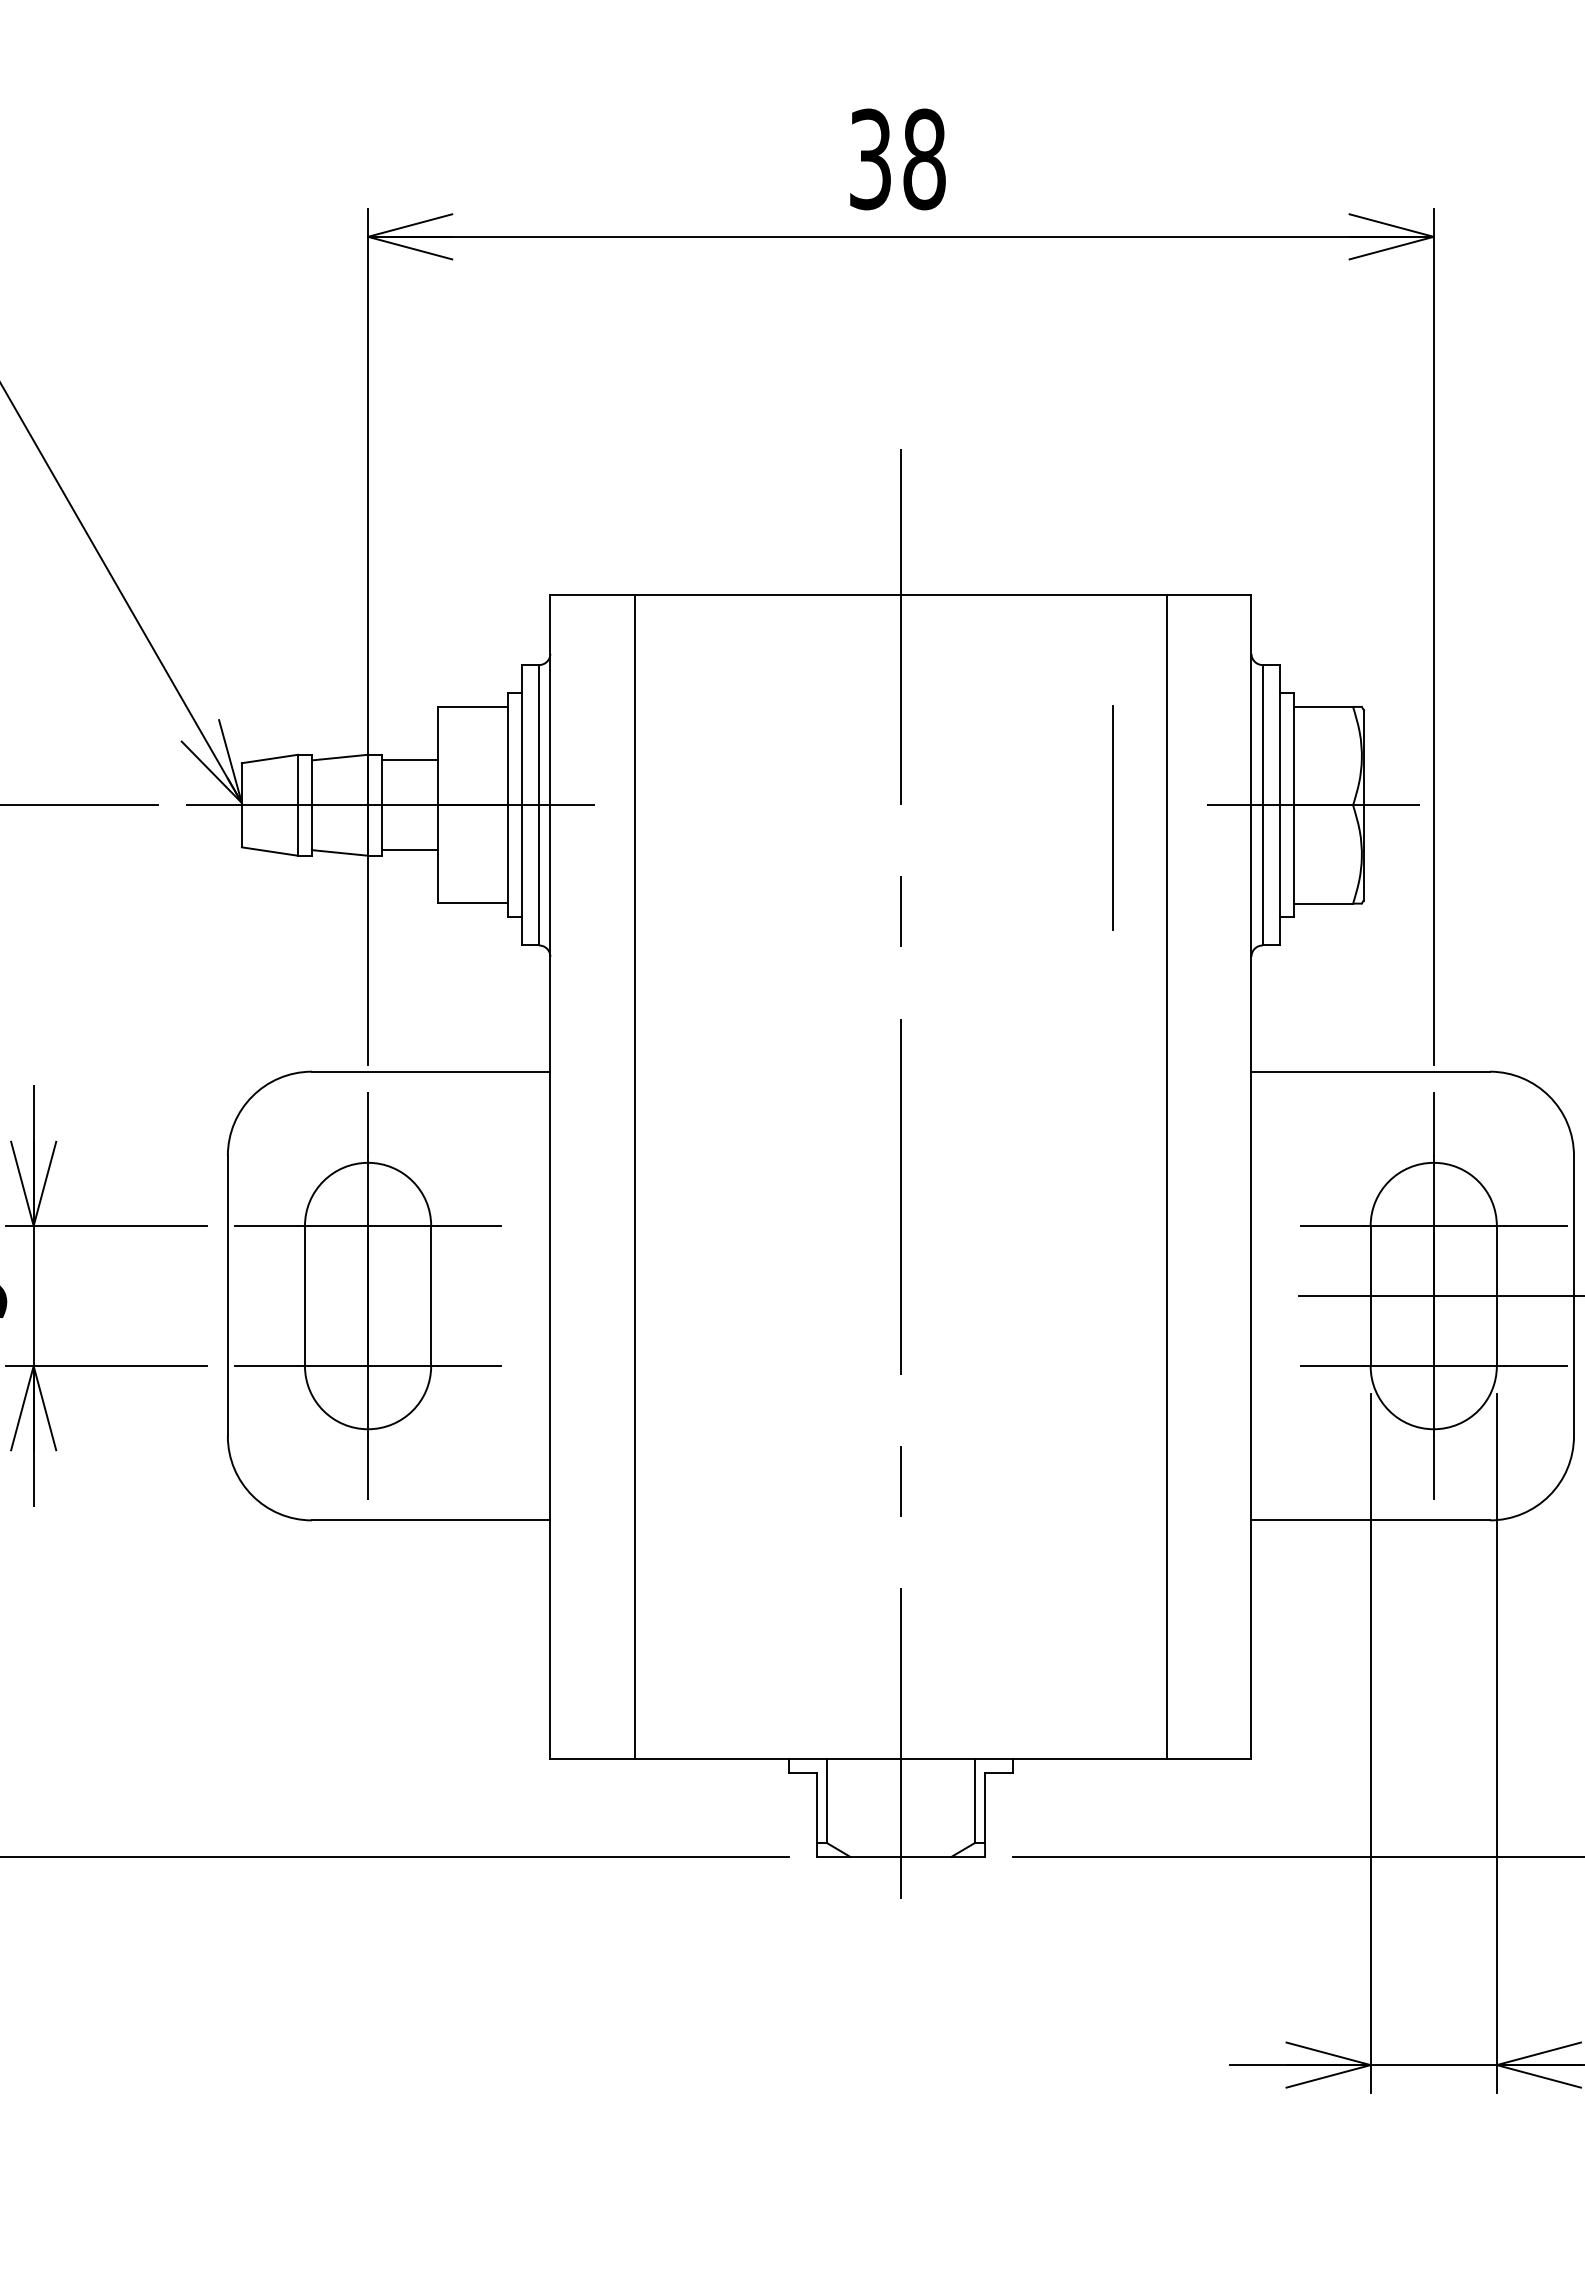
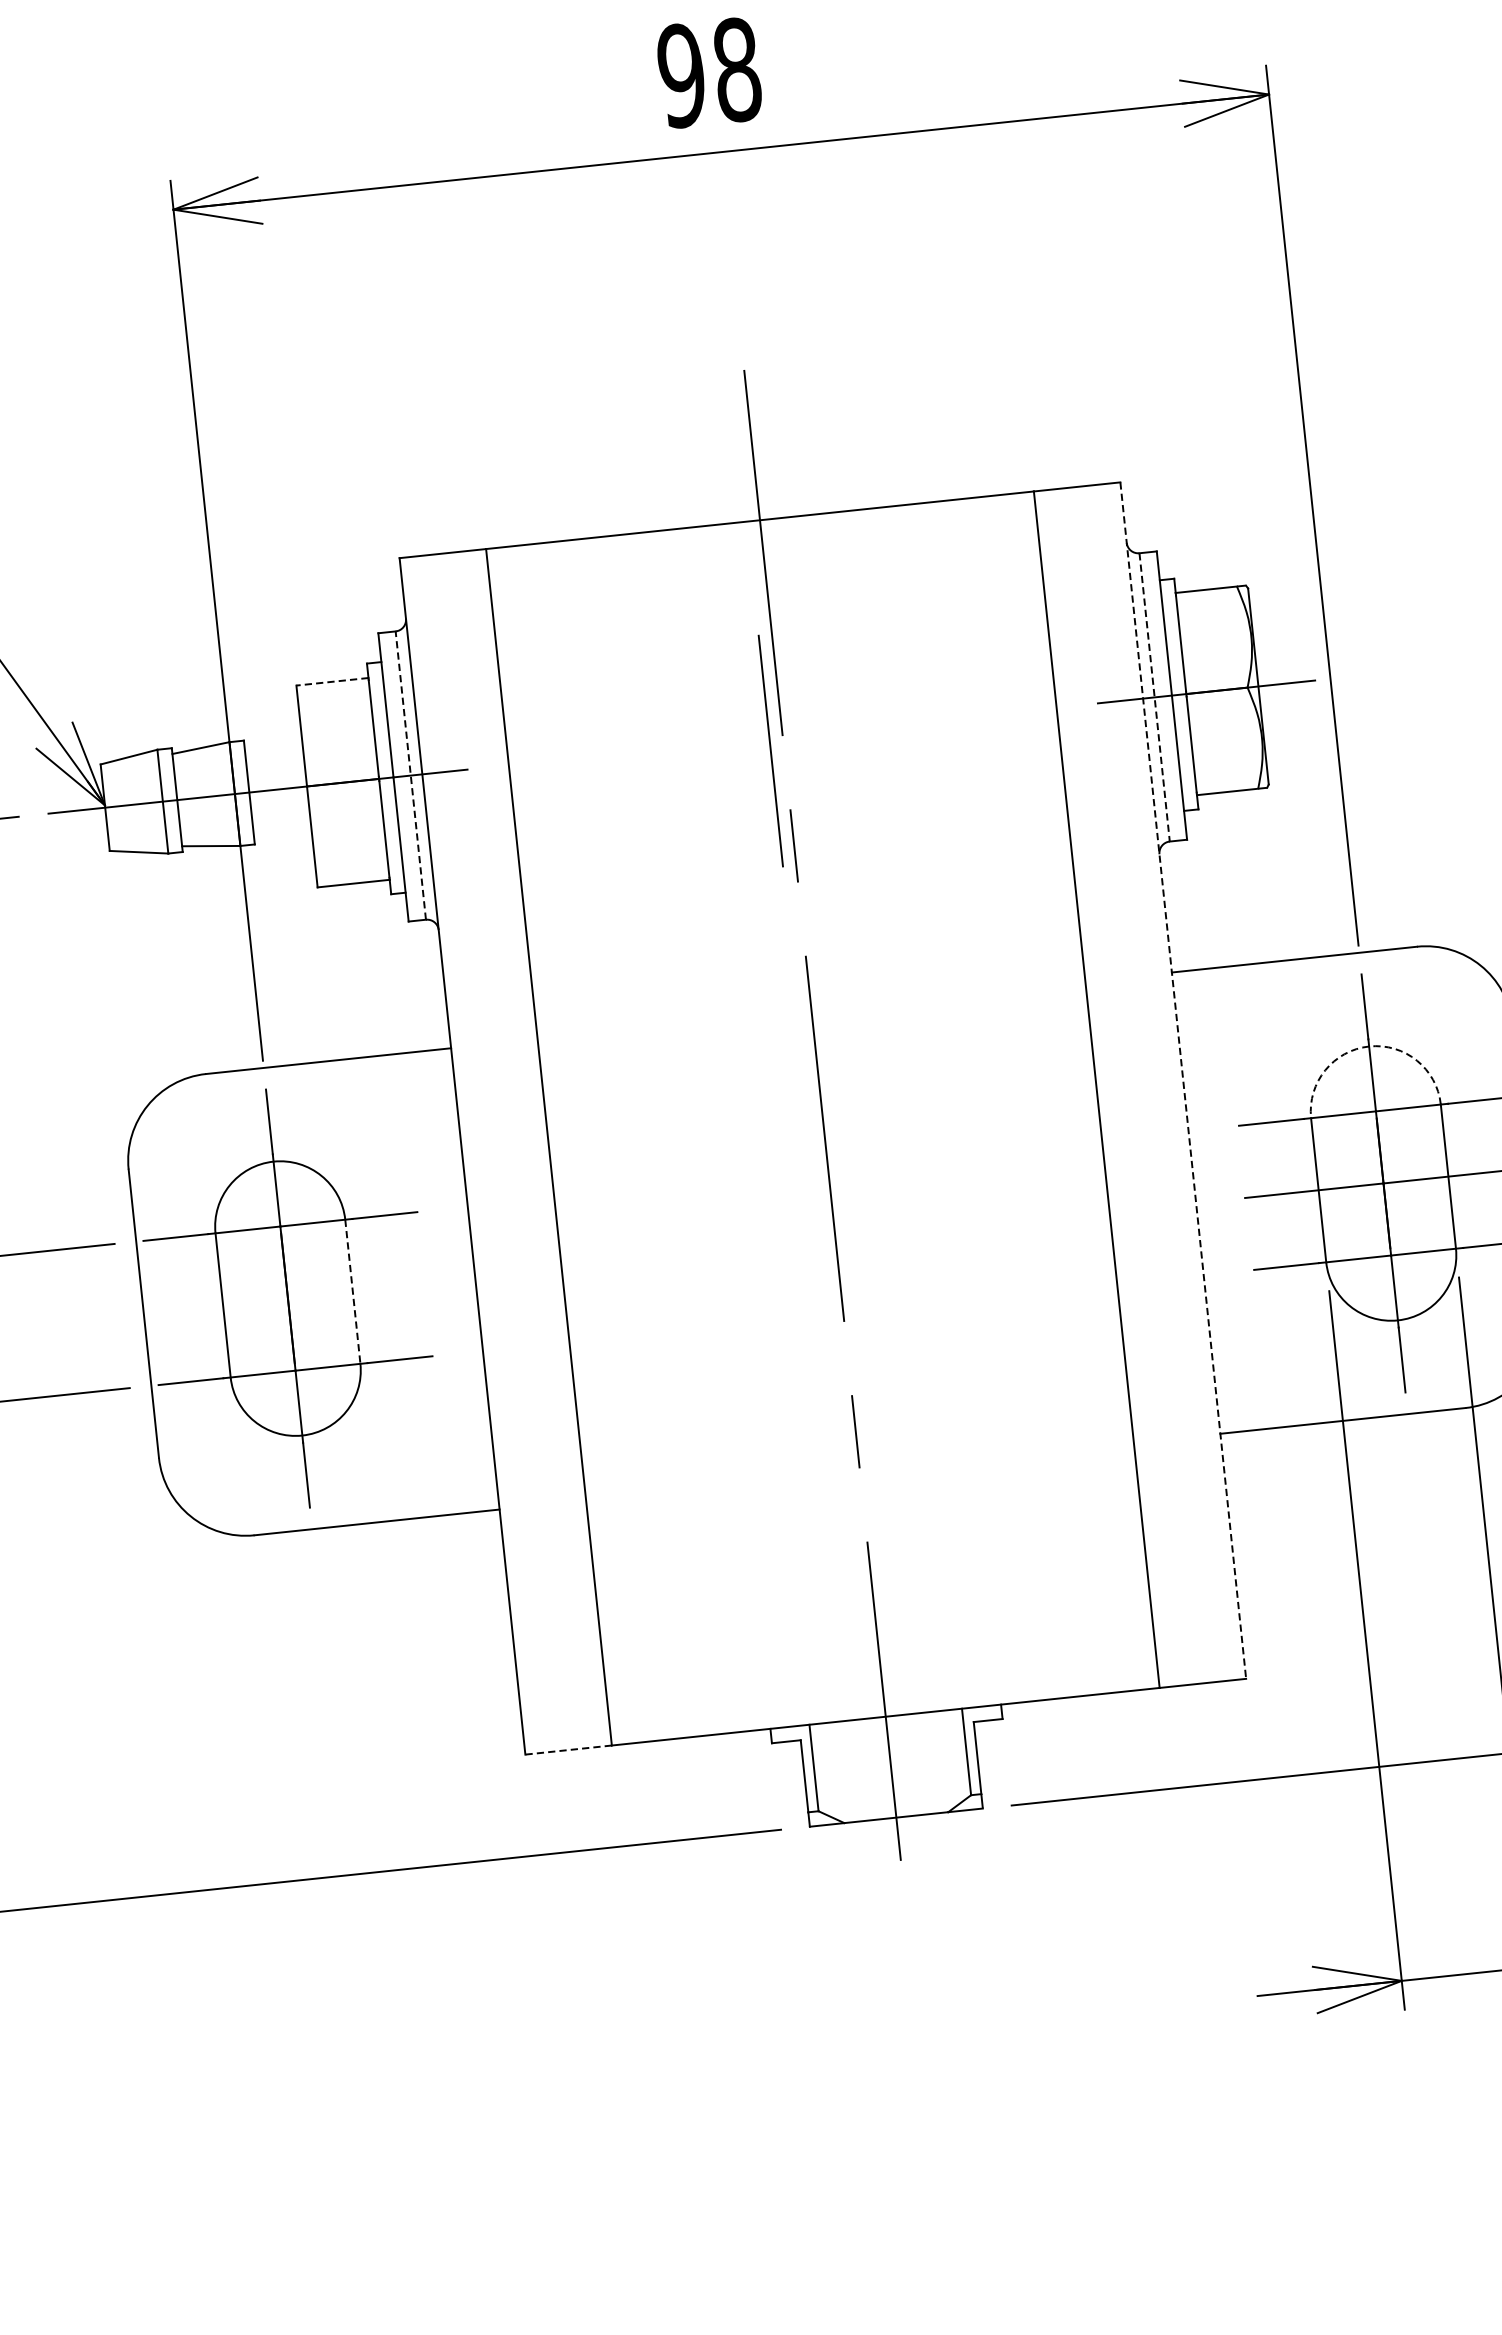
text: (870, 159) -> (681, 75), 38 -> 98
line: (472, 707) -> (331, 682), solid -> dashed
line: (410, 760) -> (273, 743), removed
line: (539, 804) -> (411, 774), solid -> dashed
line: (1262, 805) -> (1154, 697), solid -> dashed
line: (1112, 817) -> (770, 750), moved
line: (410, 850) -> (283, 835), removed
arc: (1433, 1162) -> (1368, 1046), solid -> dashed
line: (1251, 1176) -> (1183, 1080), solid -> dashed
line: (431, 1296) -> (353, 1292), solid -> dashed
line: (591, 1758) -> (567, 1749), solid -> dashed

